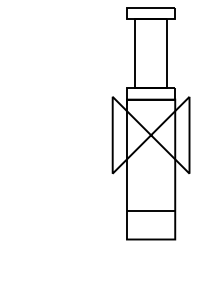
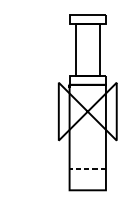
line: (150, 210) -> (87, 168), solid -> dashed

